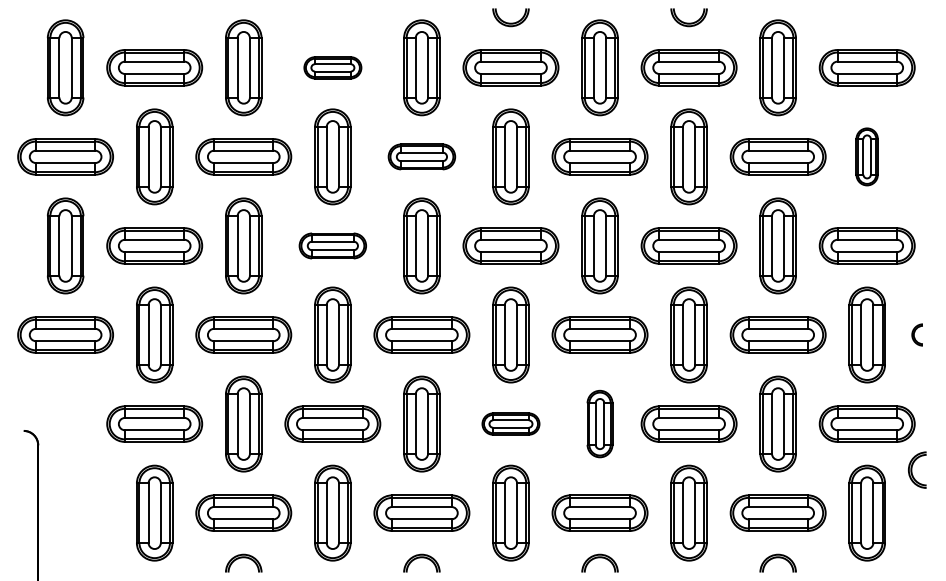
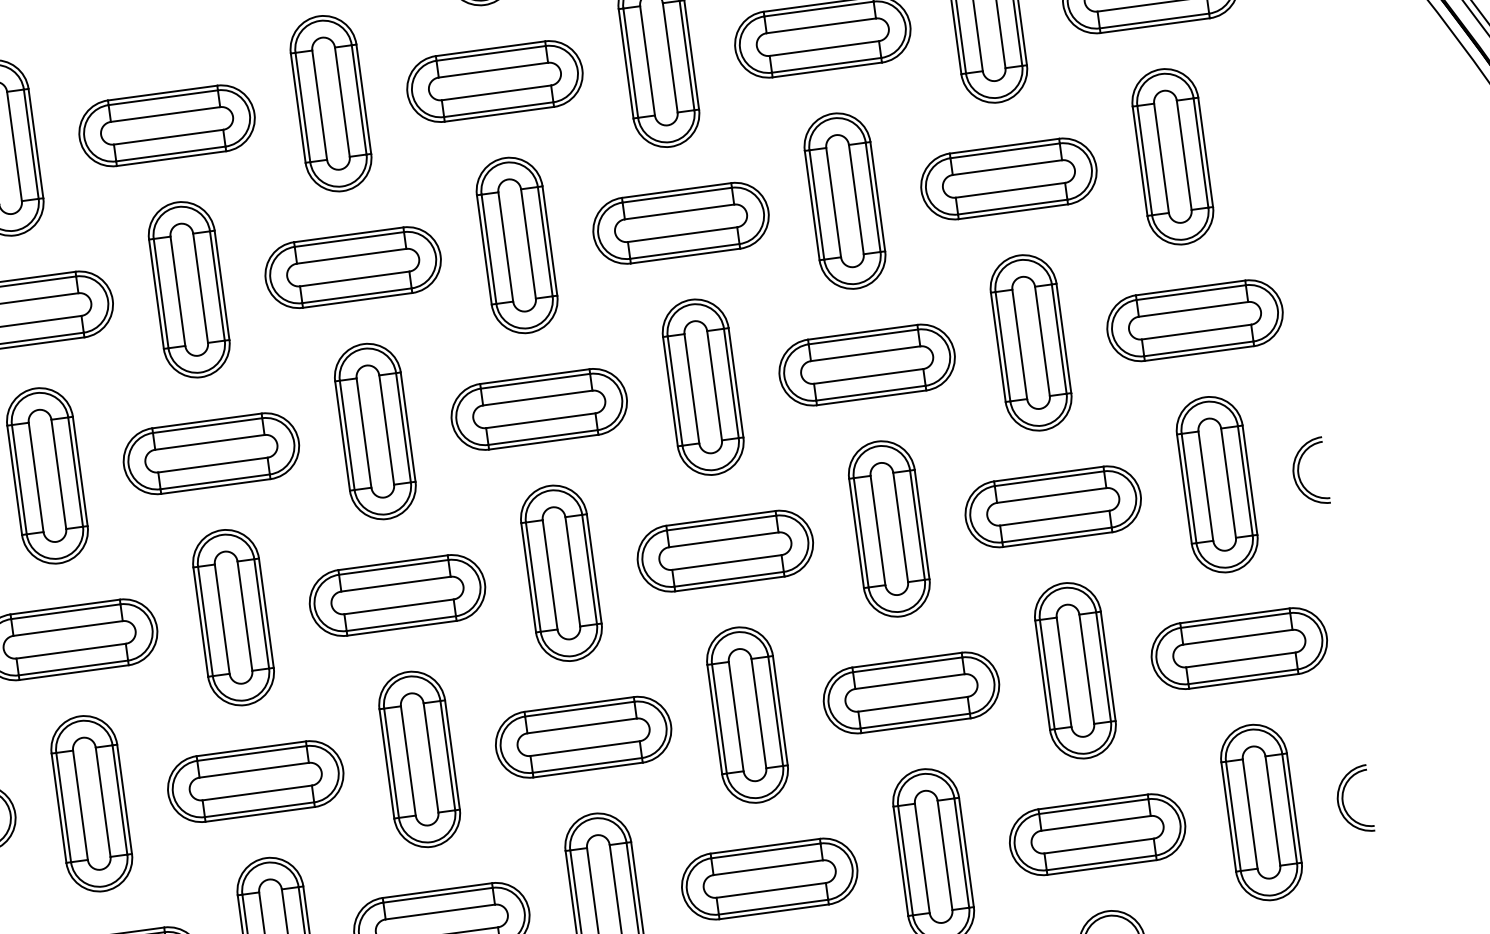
part: (332, 67) -> (166, 125), size x1.67
part: (421, 156) -> (352, 267), size x1.43
part: (866, 156) -> (1171, 156), size x1.67
part: (332, 245) -> (210, 452), size x1.43
part: (917, 334) -> (1309, 471), size x1.67
part: (510, 423) -> (582, 736), size x1.67
part: (599, 423) -> (746, 714), size x1.43
part: (917, 469) -> (1353, 798), moved

